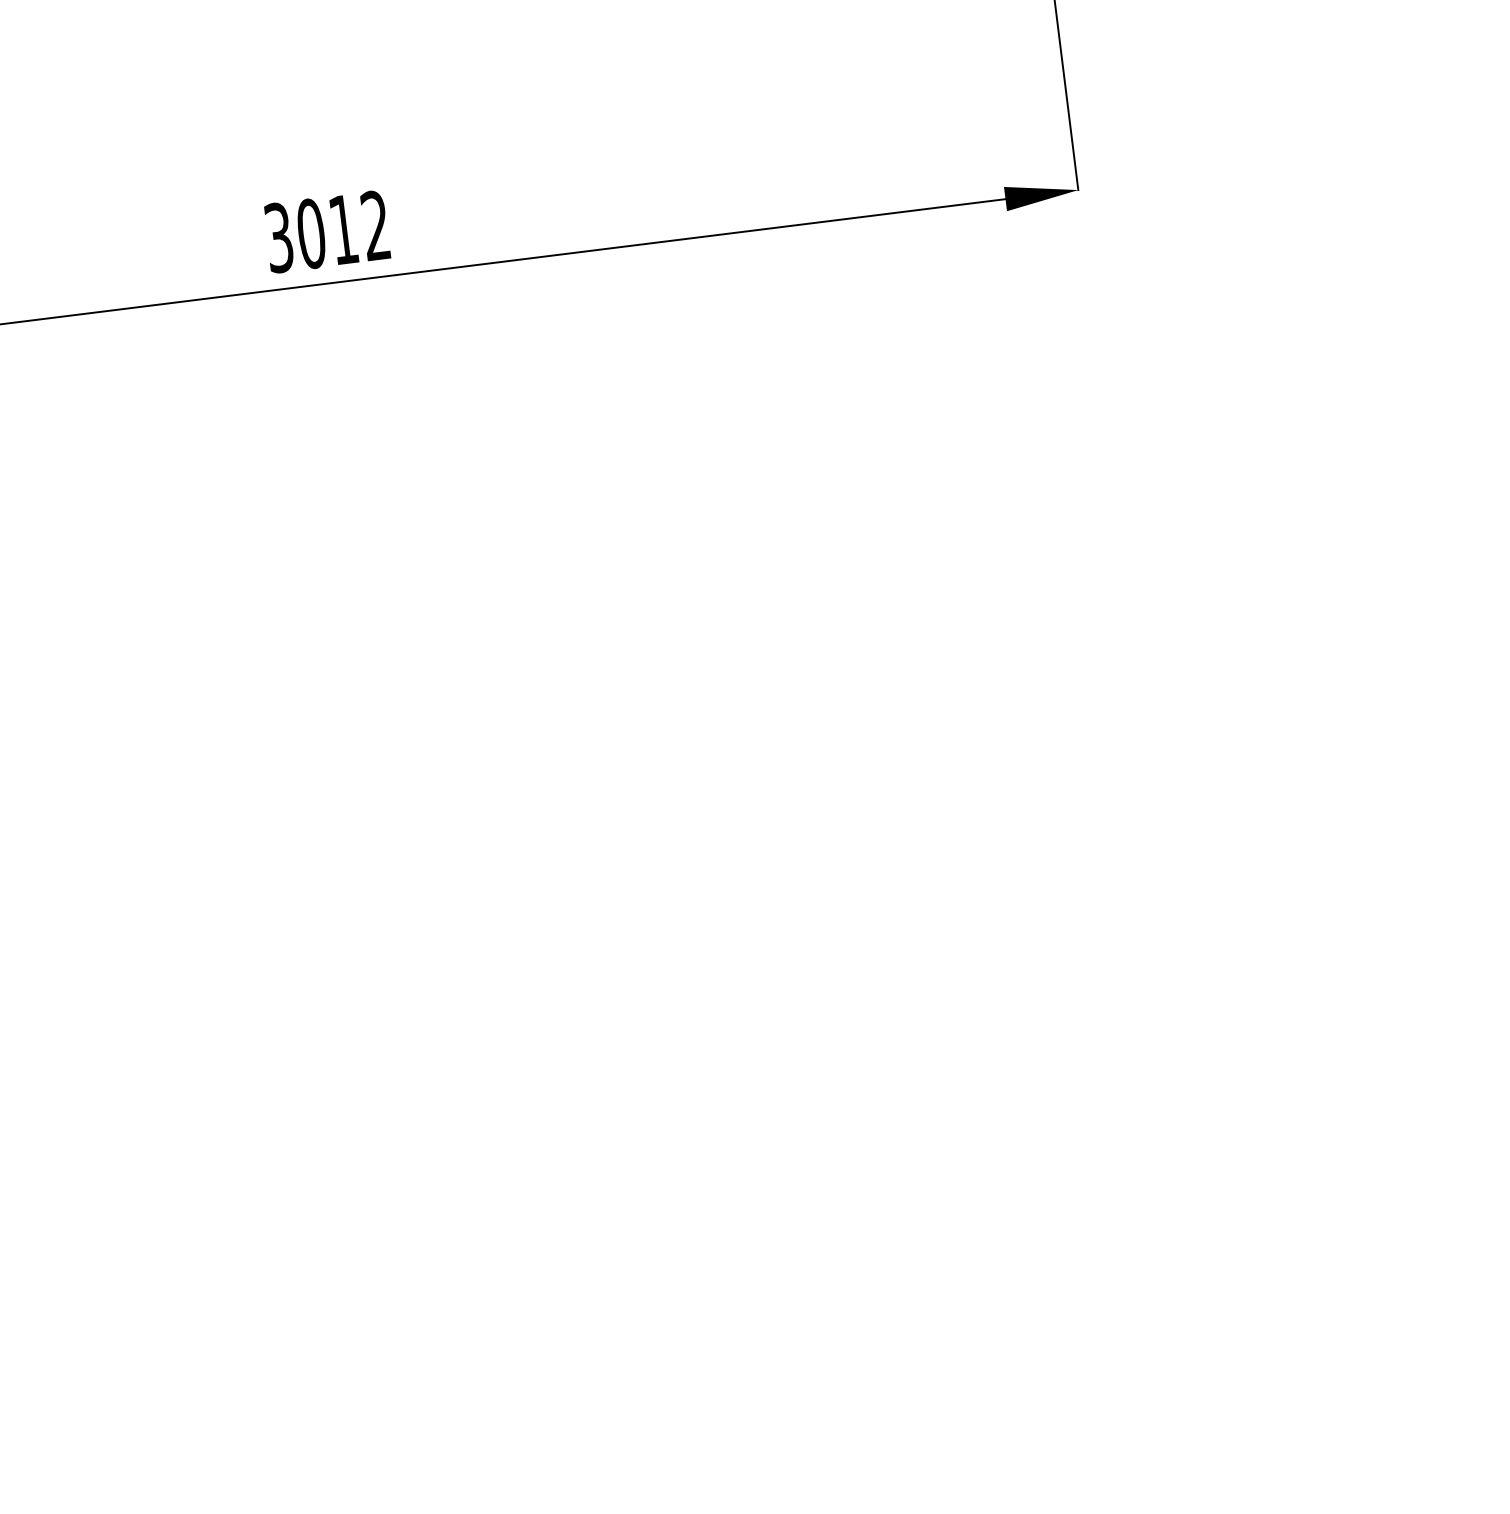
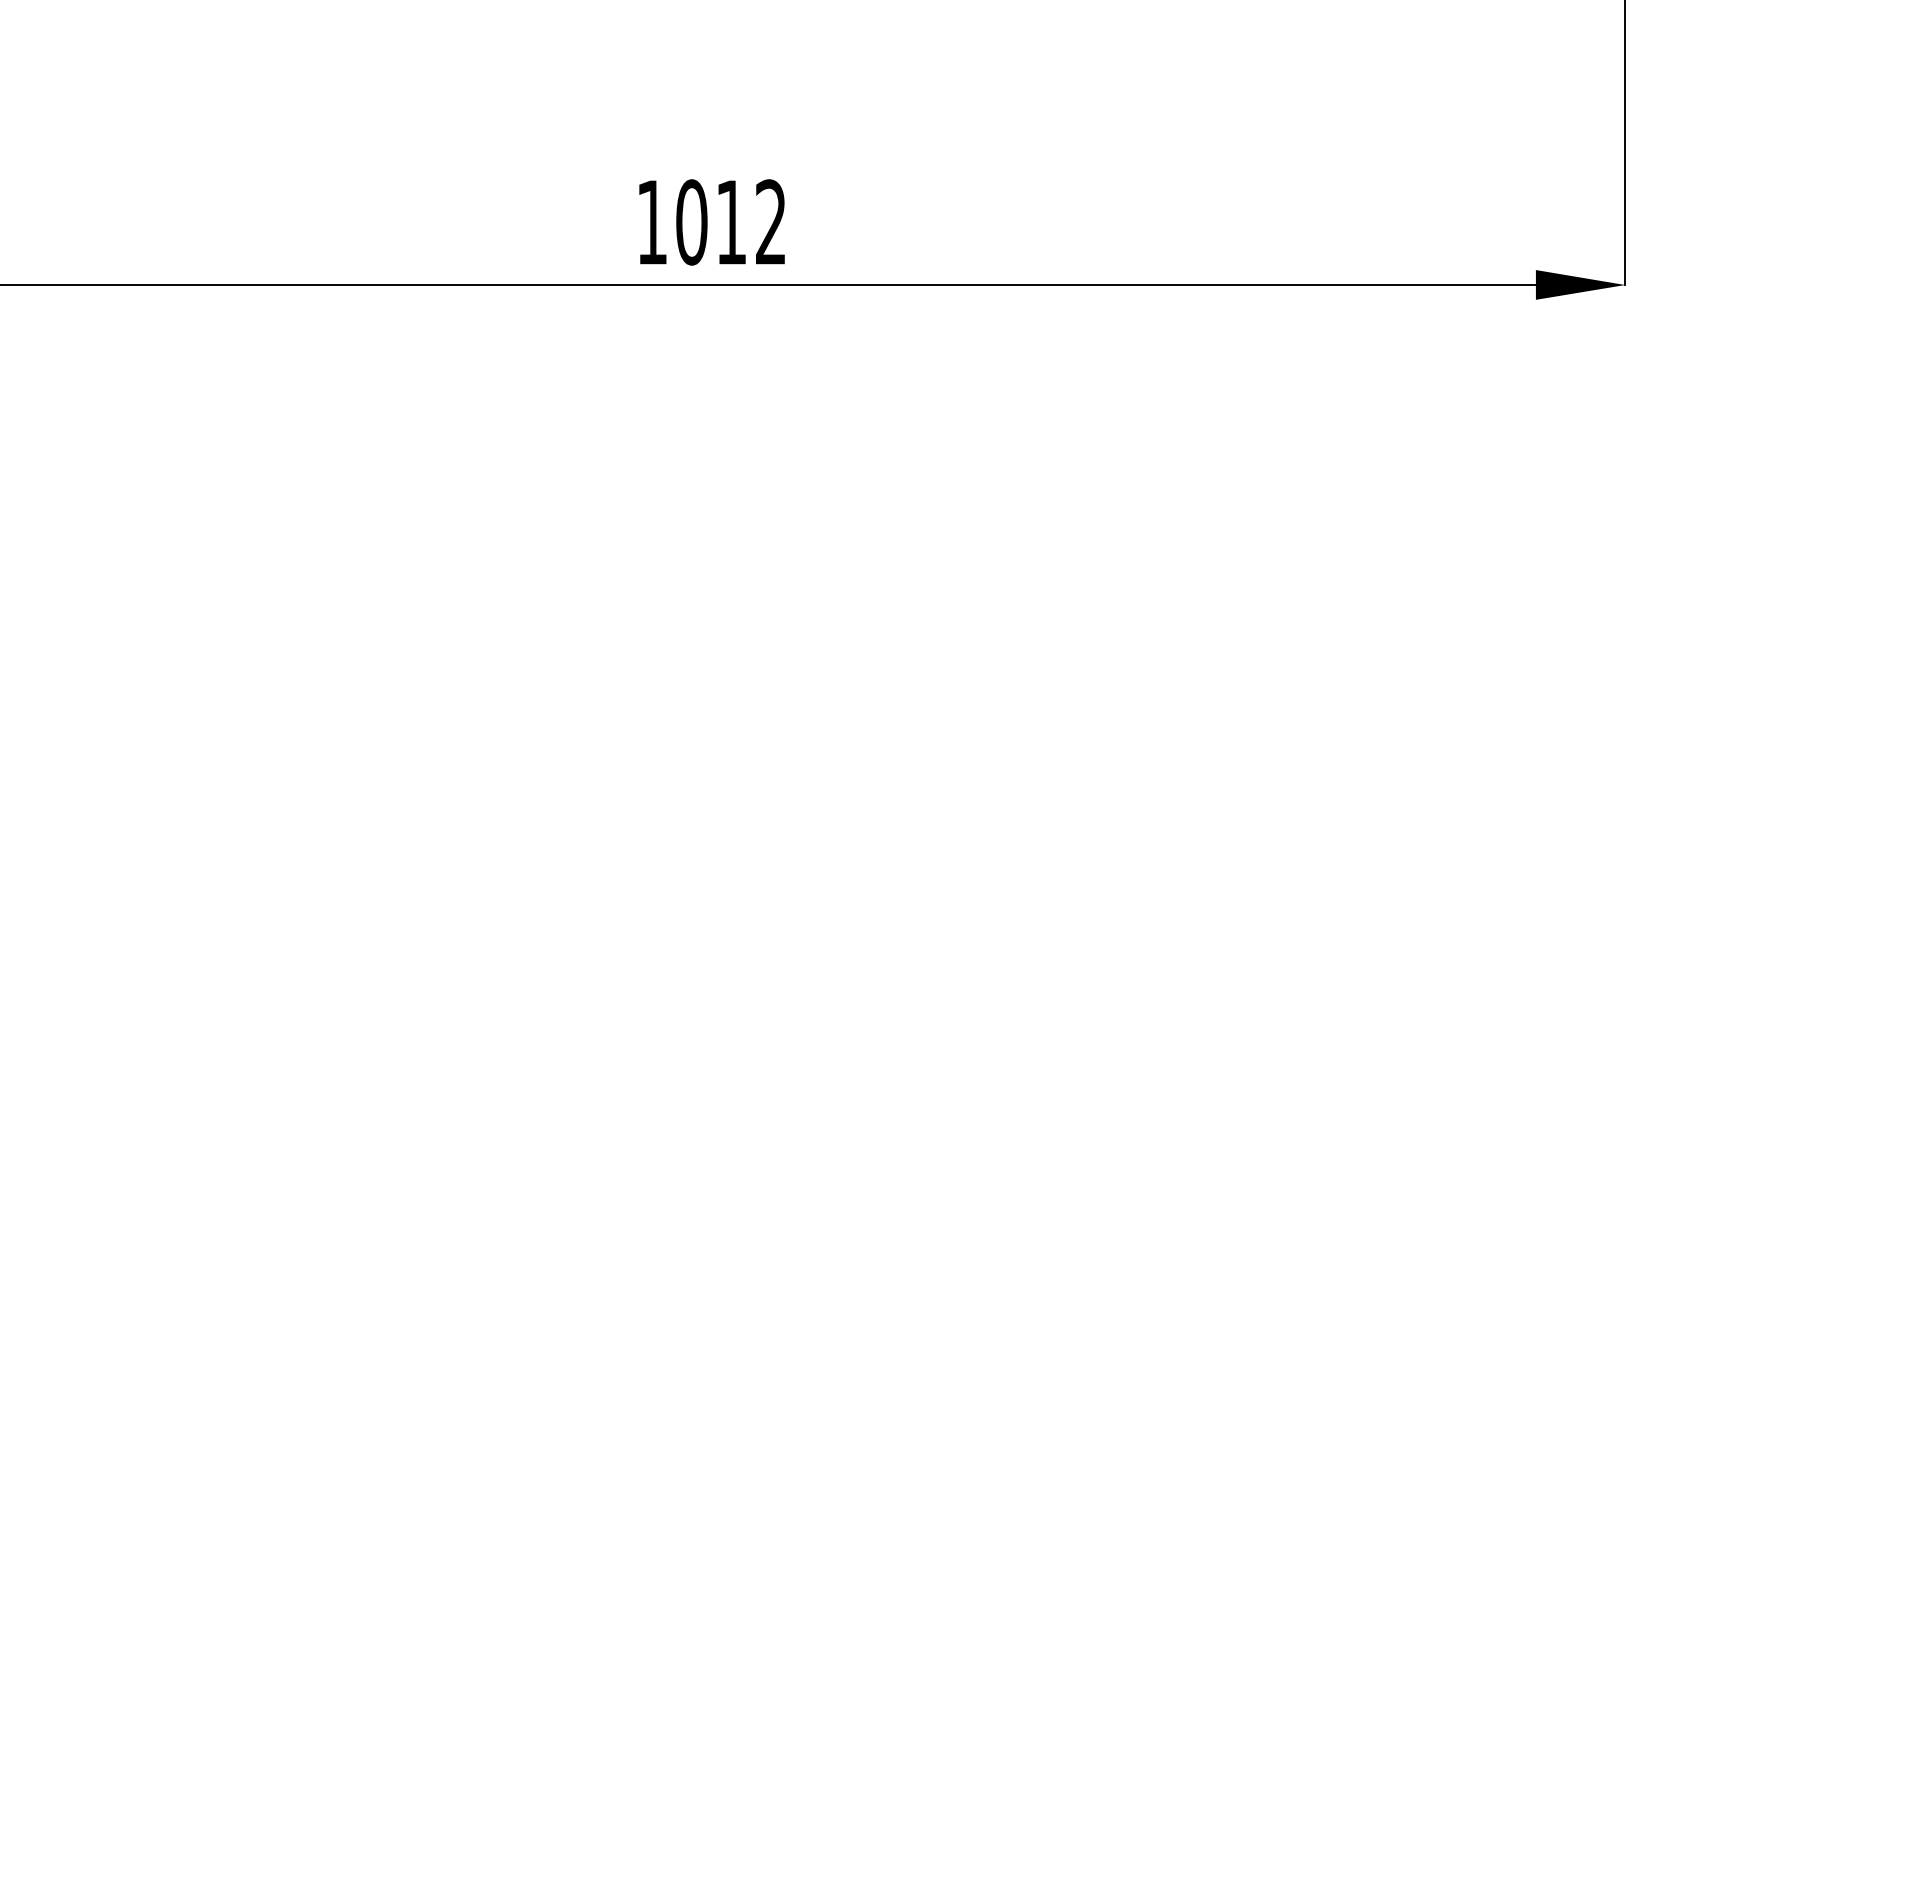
text: (279, 237) -> (652, 222), 3012 -> 1012

